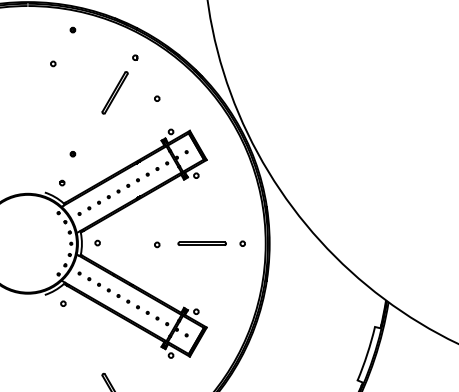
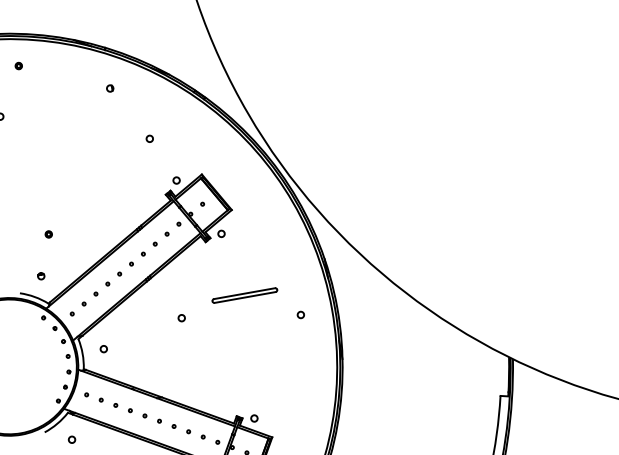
part: (114, 92) -> (90, 140), removed
line: (201, 242) -> (243, 294), moved
circle: (157, 244) -> (181, 317), moved

